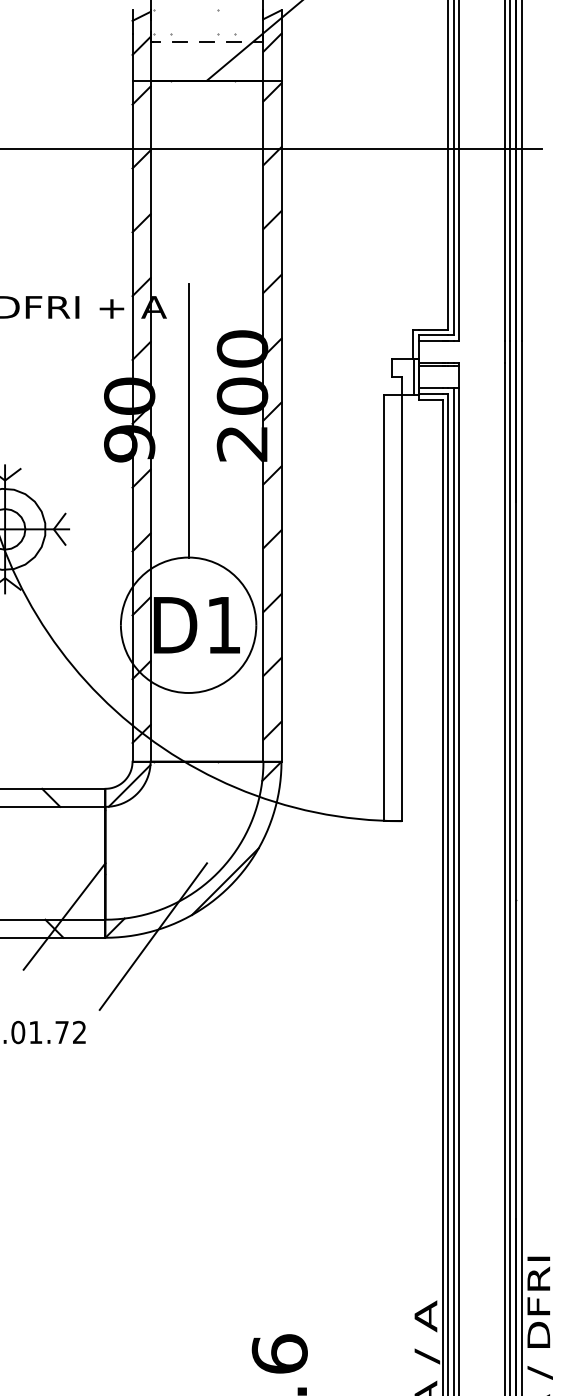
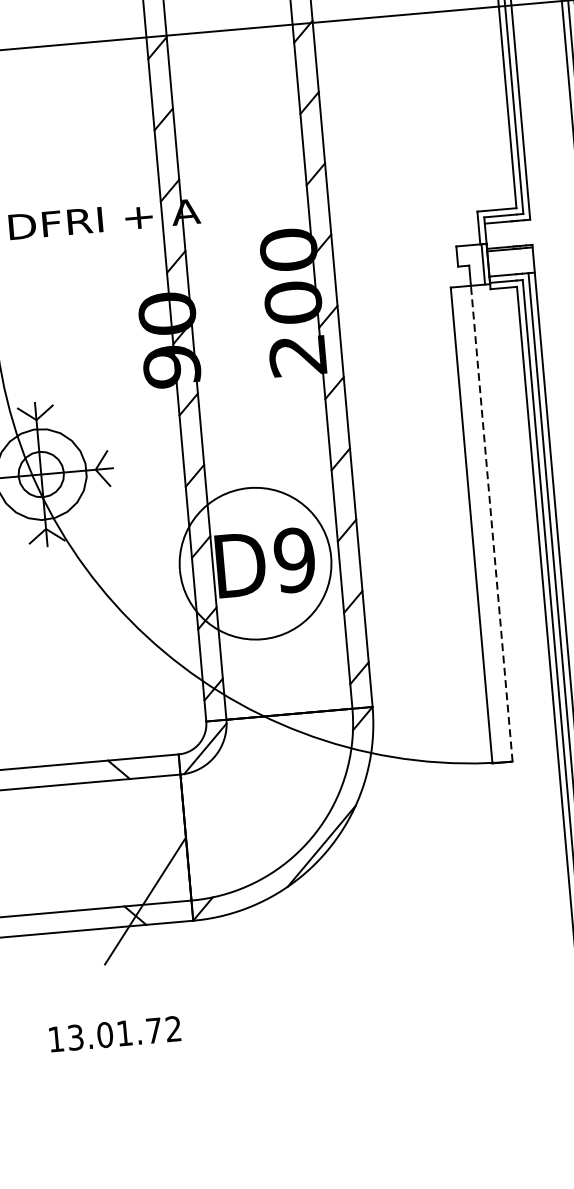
line: (188, 420) -> (235, 335), removed
line: (401, 607) -> (491, 523), solid -> dashed
text: (223, 625) -> (294, 560), D1 -> D9
line: (153, 936) -> (246, 914), removed

